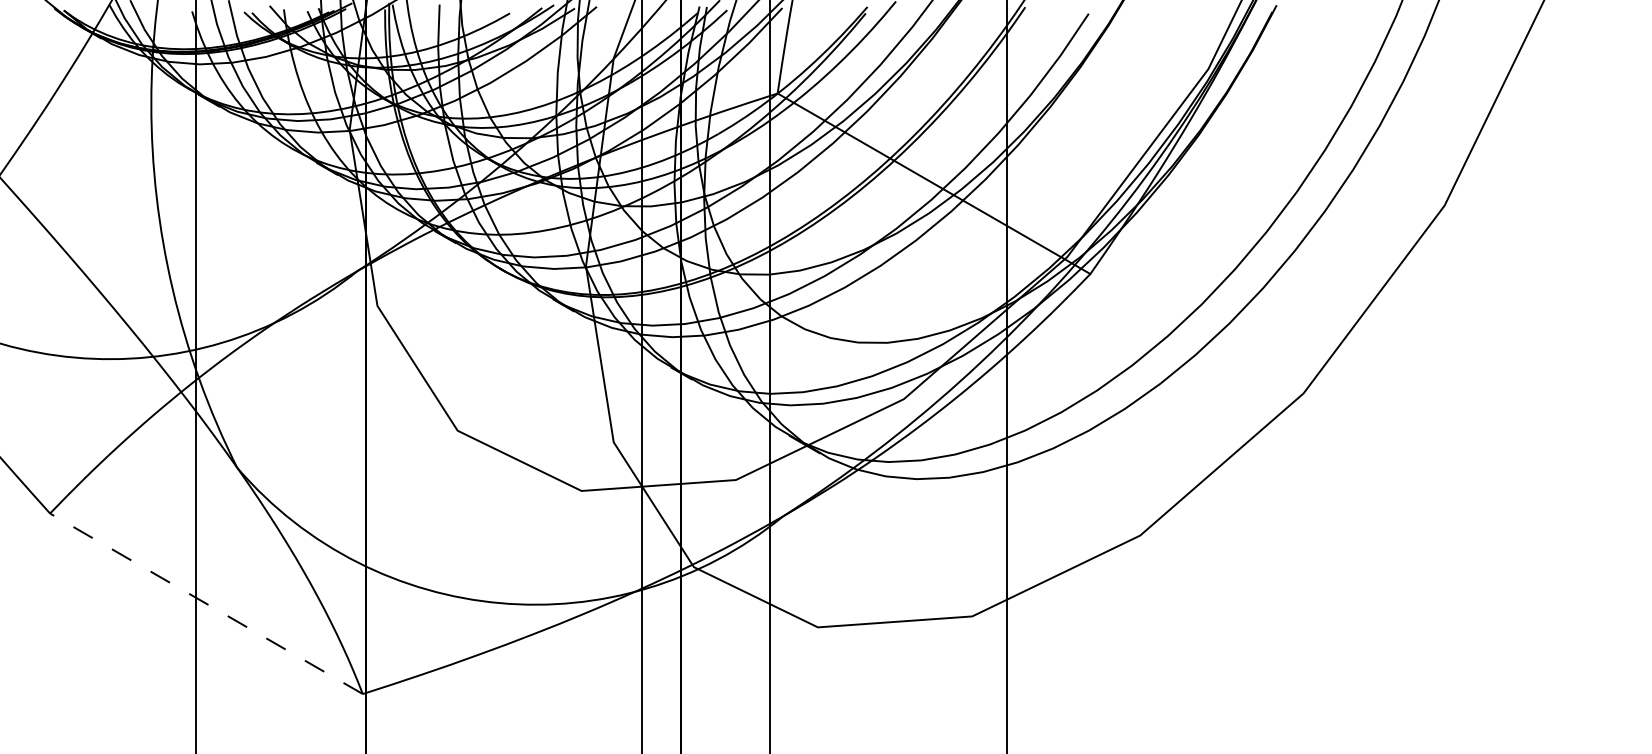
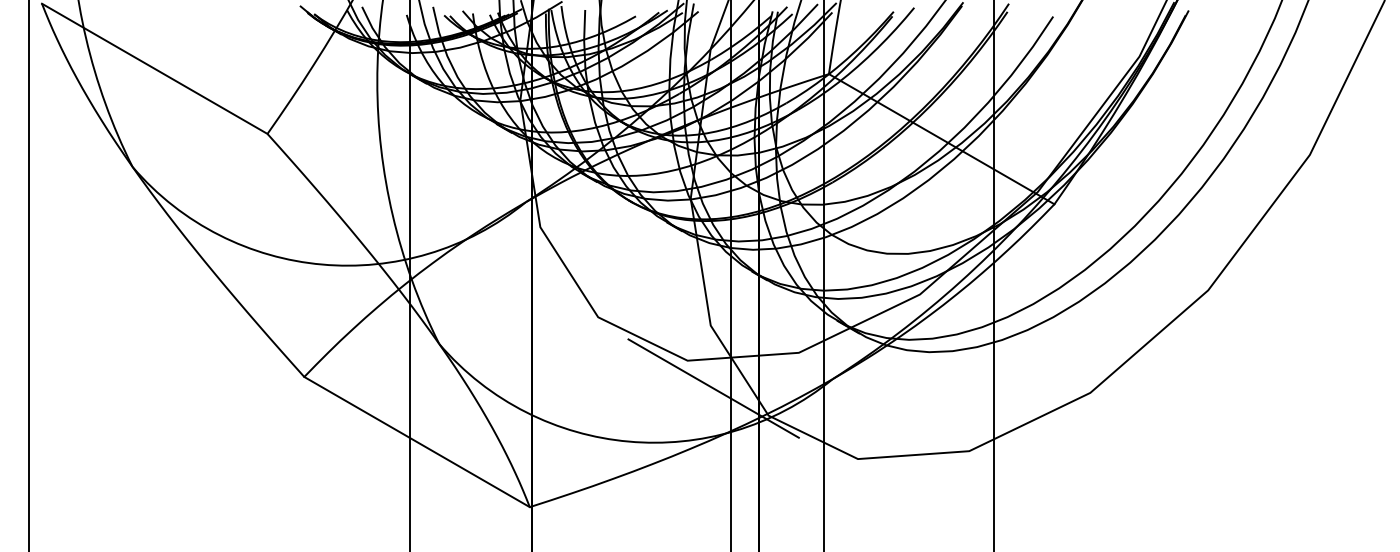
line: (617, 529) -> (713, 388), added
line: (205, 603) -> (416, 441), dashed -> solid

